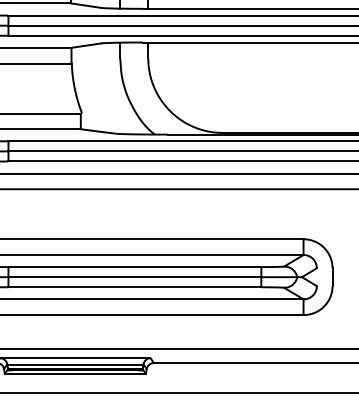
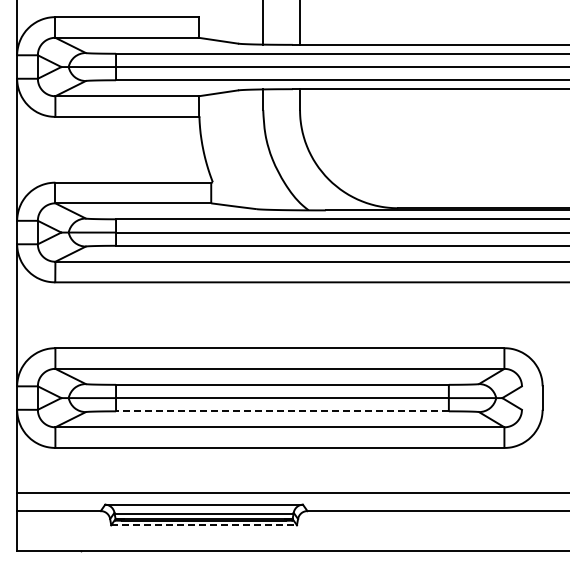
line: (134, 287) -> (281, 411), solid -> dashed
line: (75, 373) -> (204, 525), solid -> dashed

